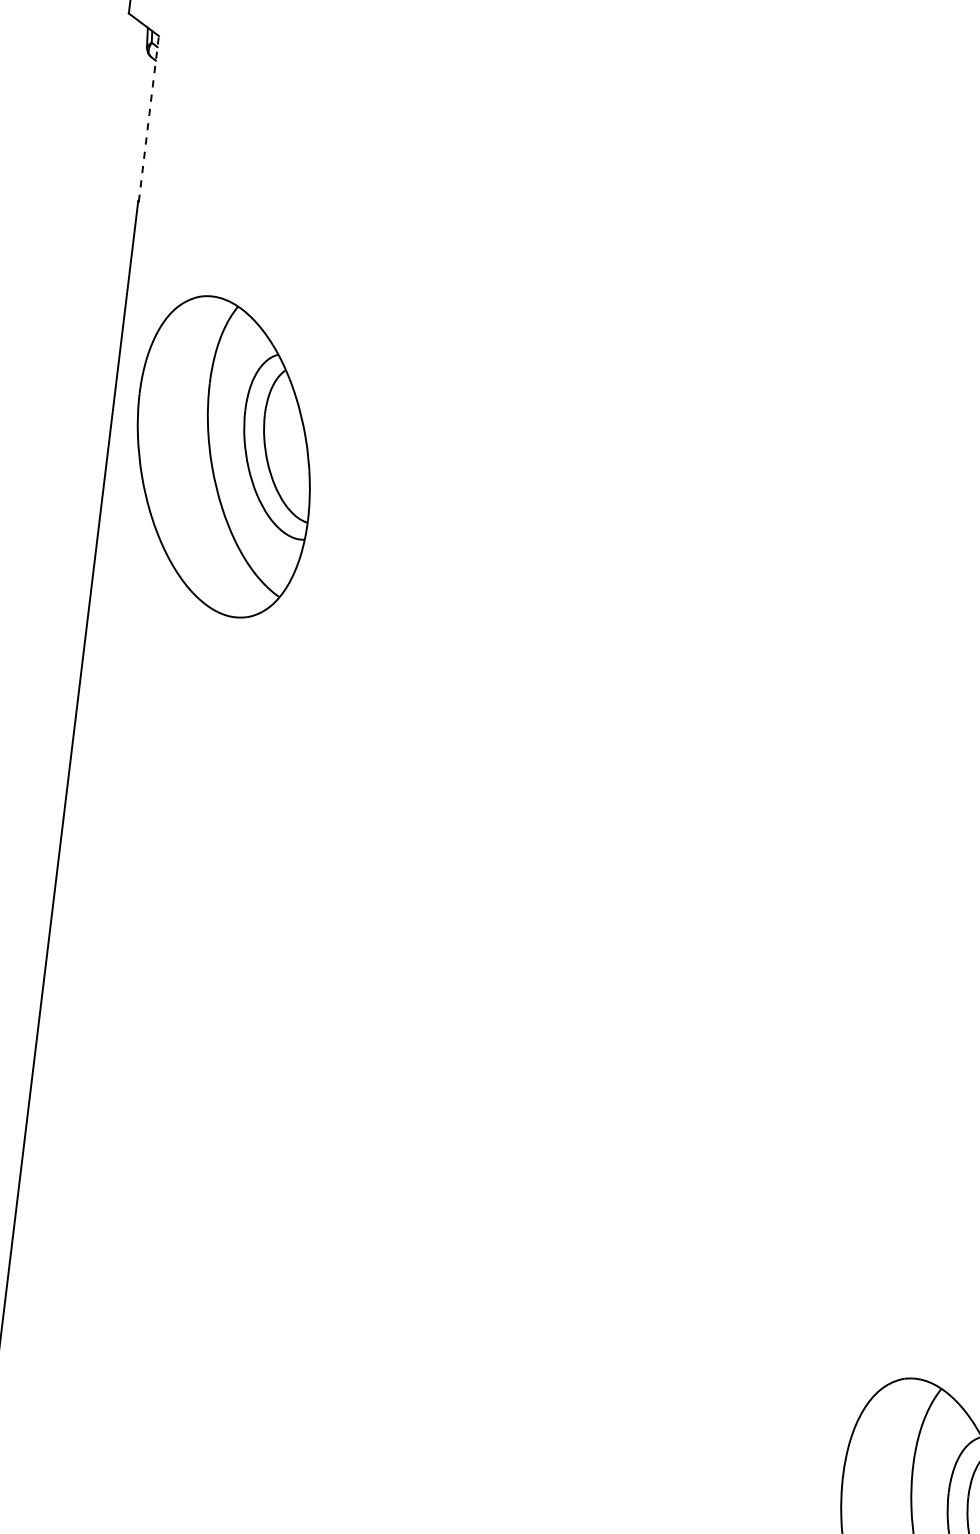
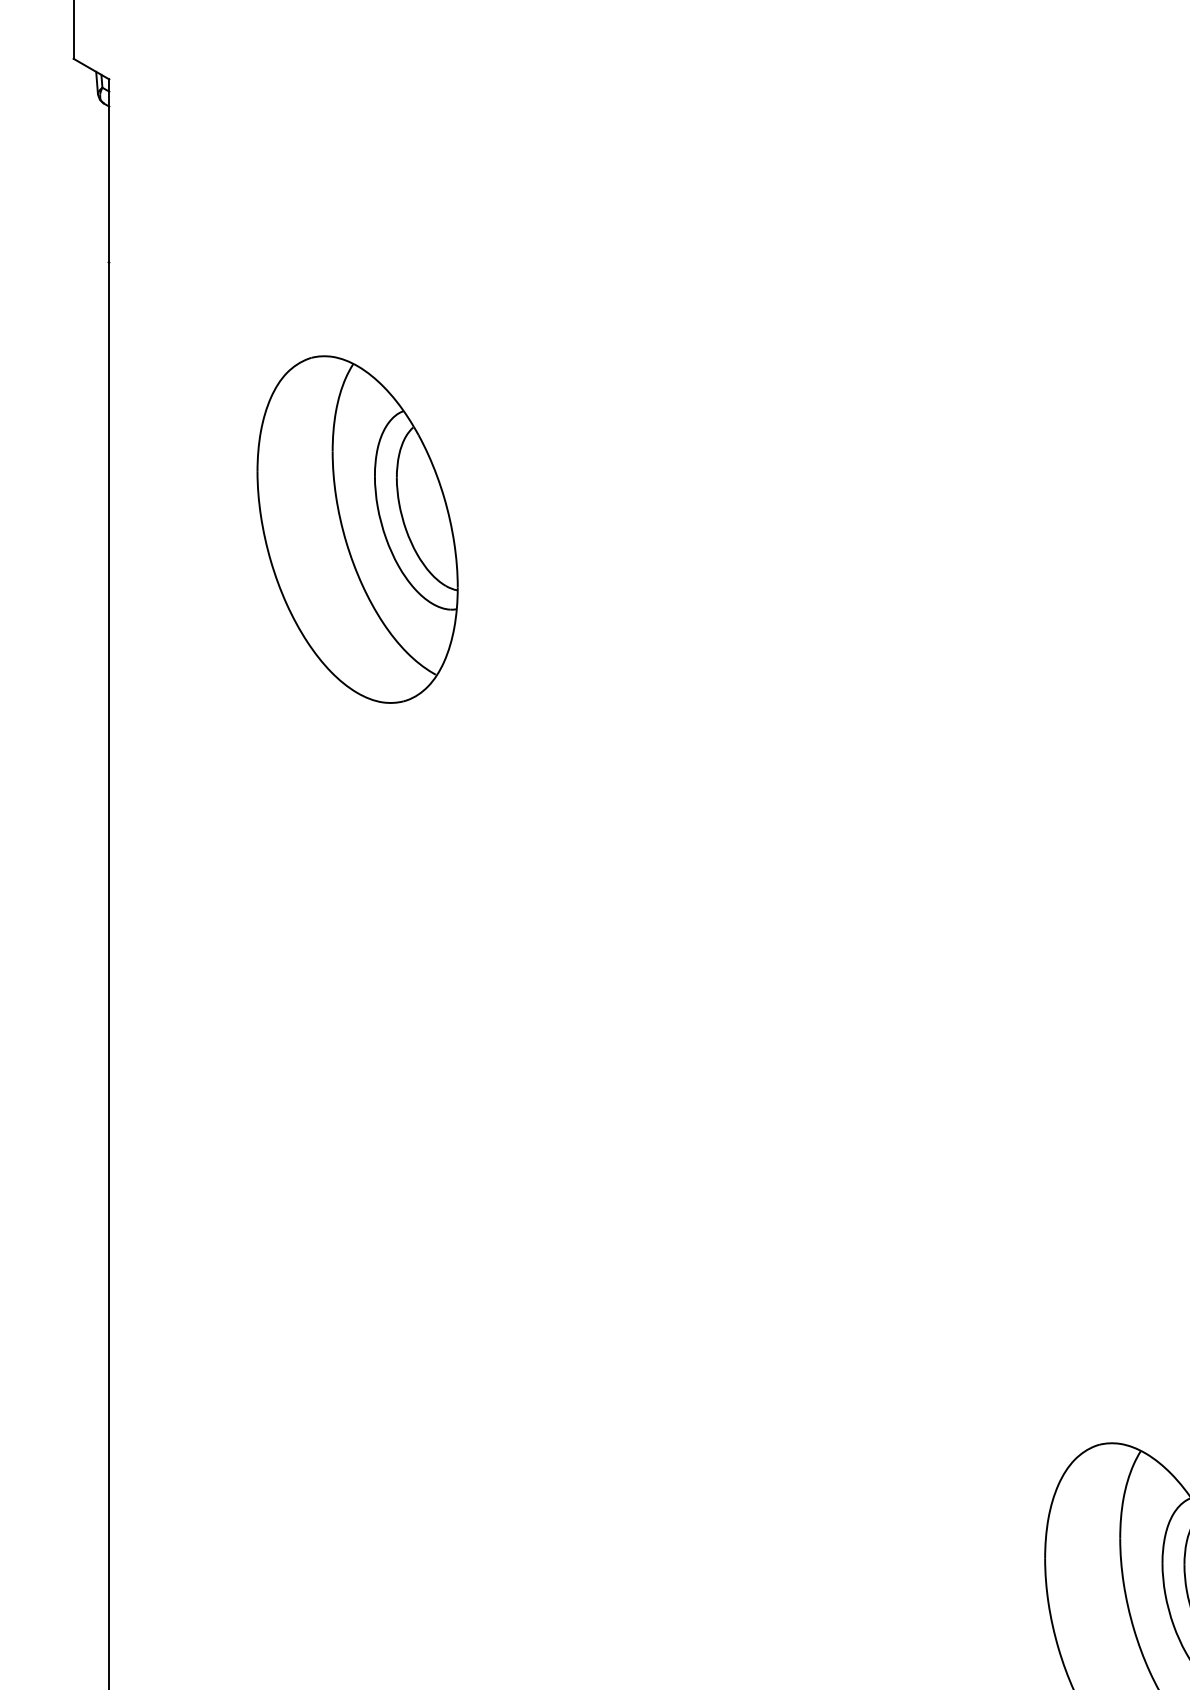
line: (148, 119) -> (109, 171), dashed -> solid
part: (223, 456) -> (357, 529), moved

